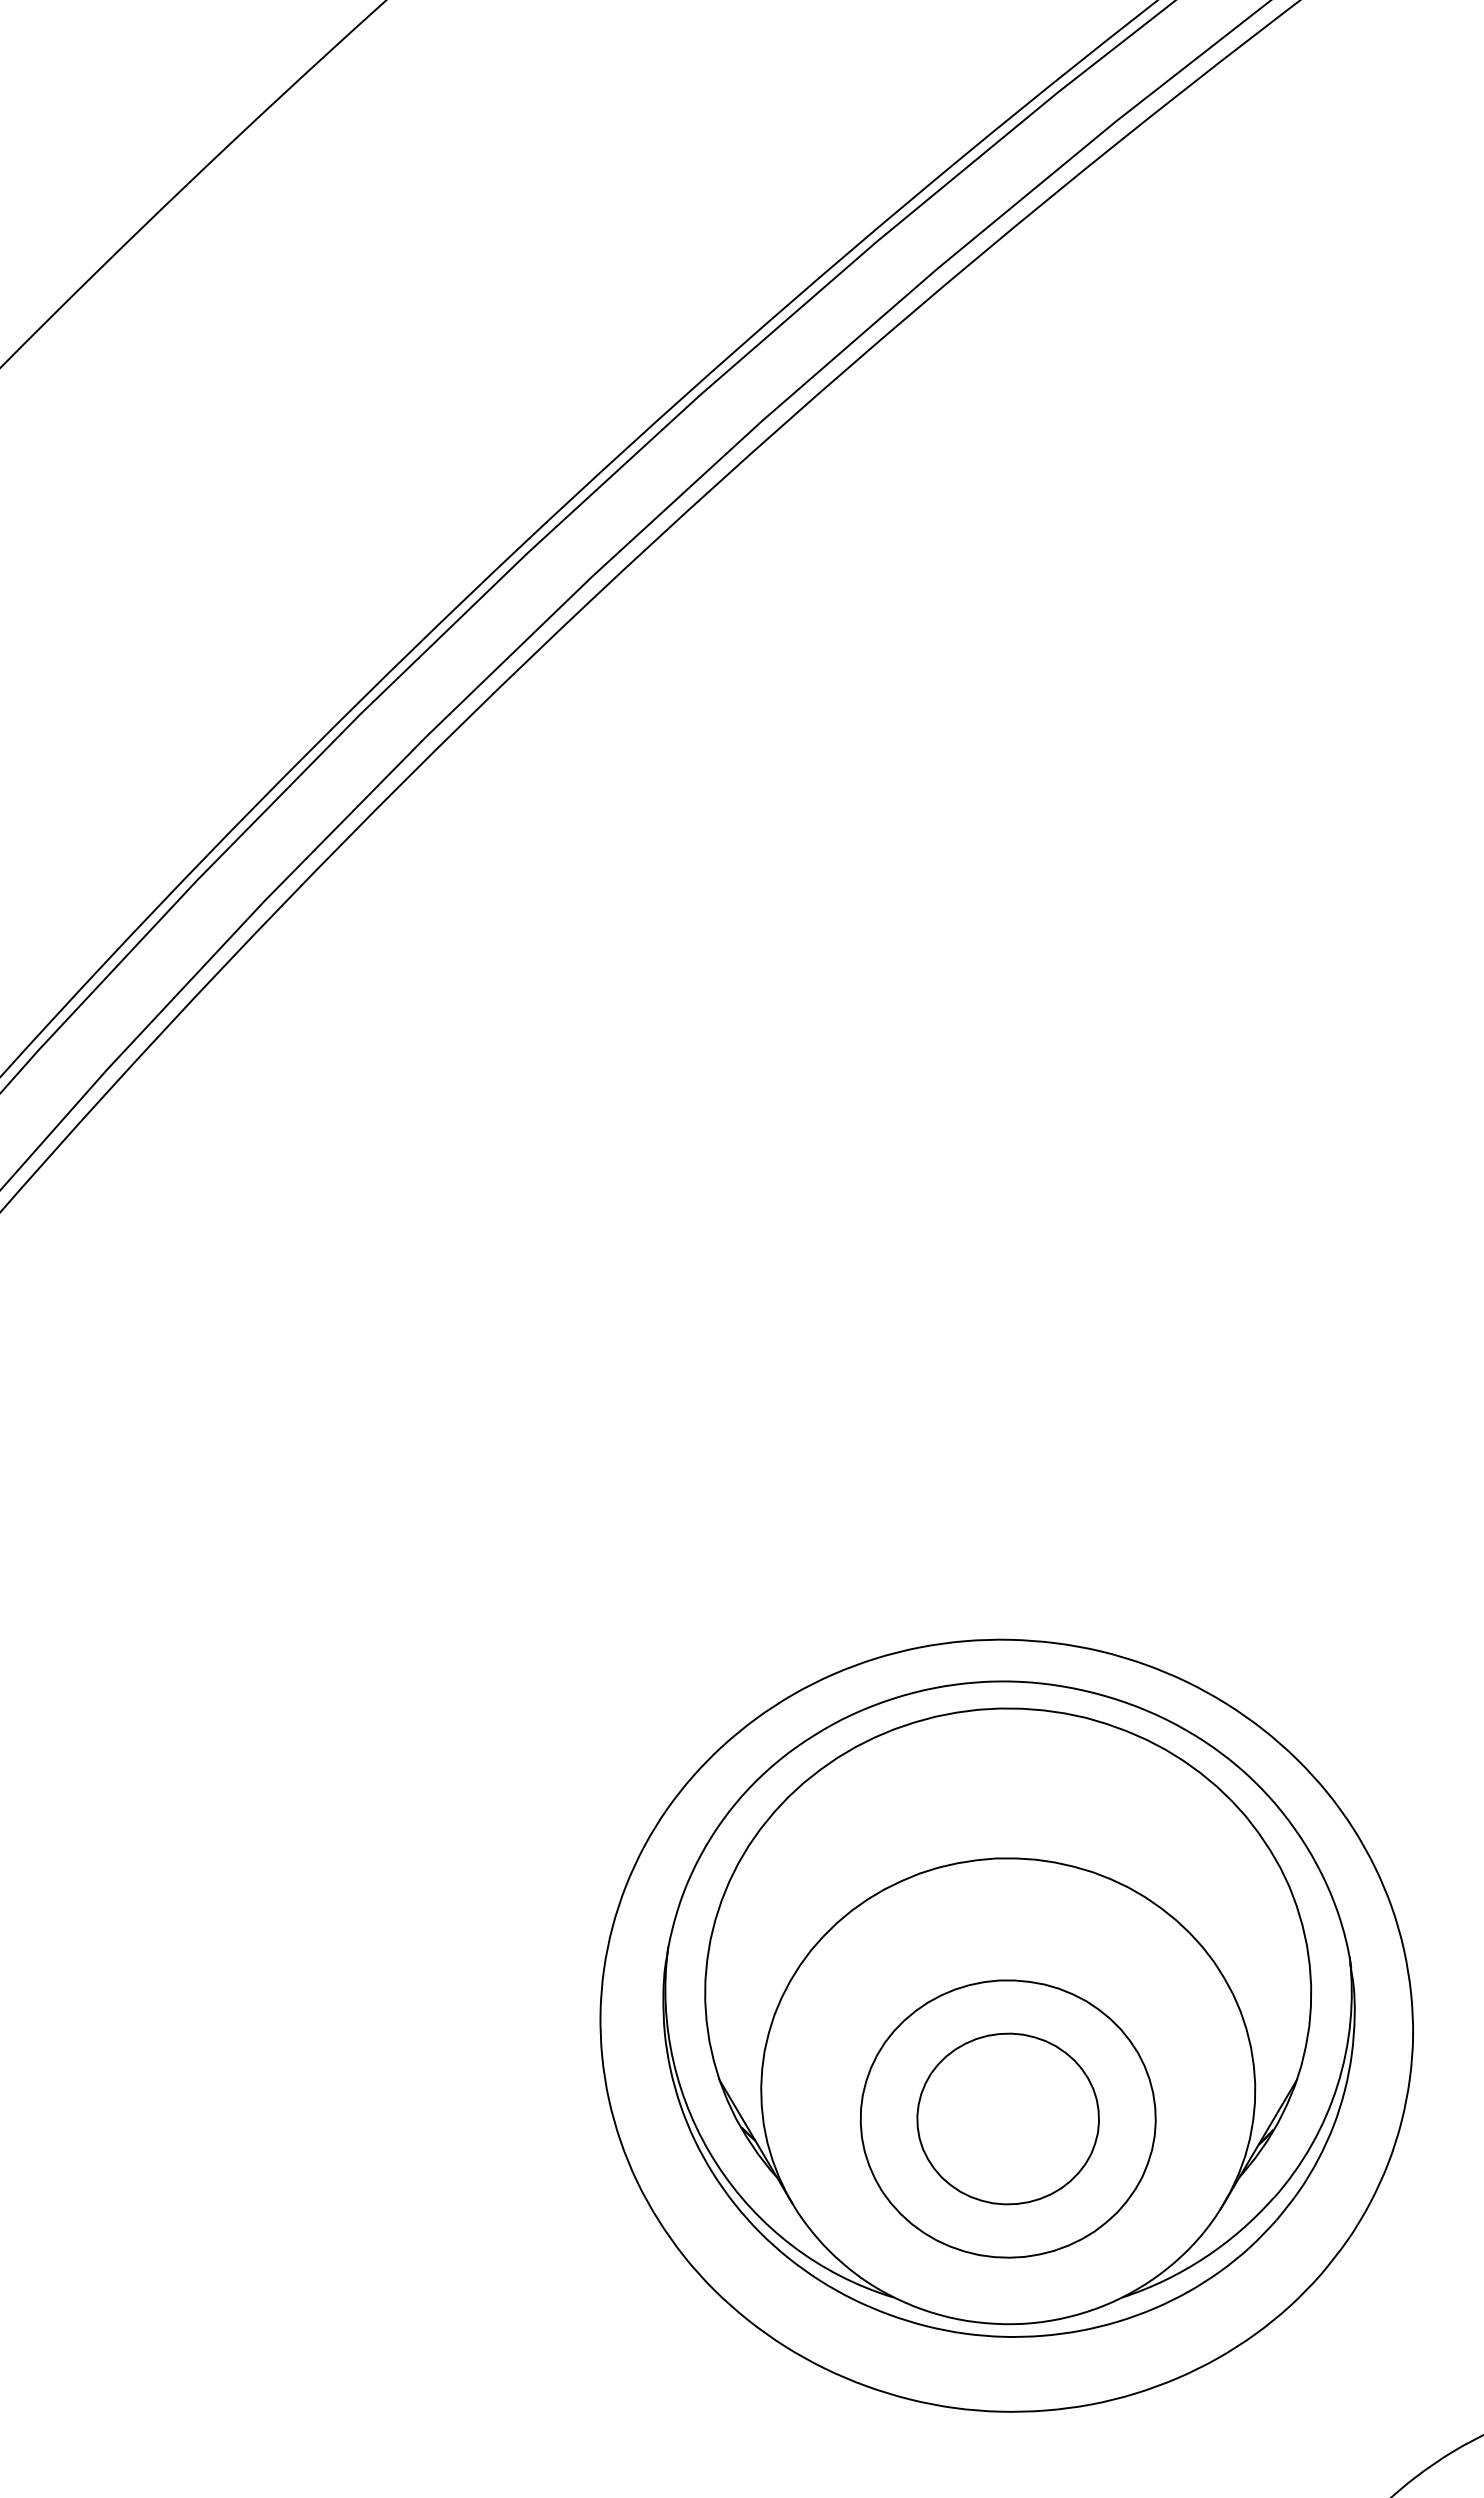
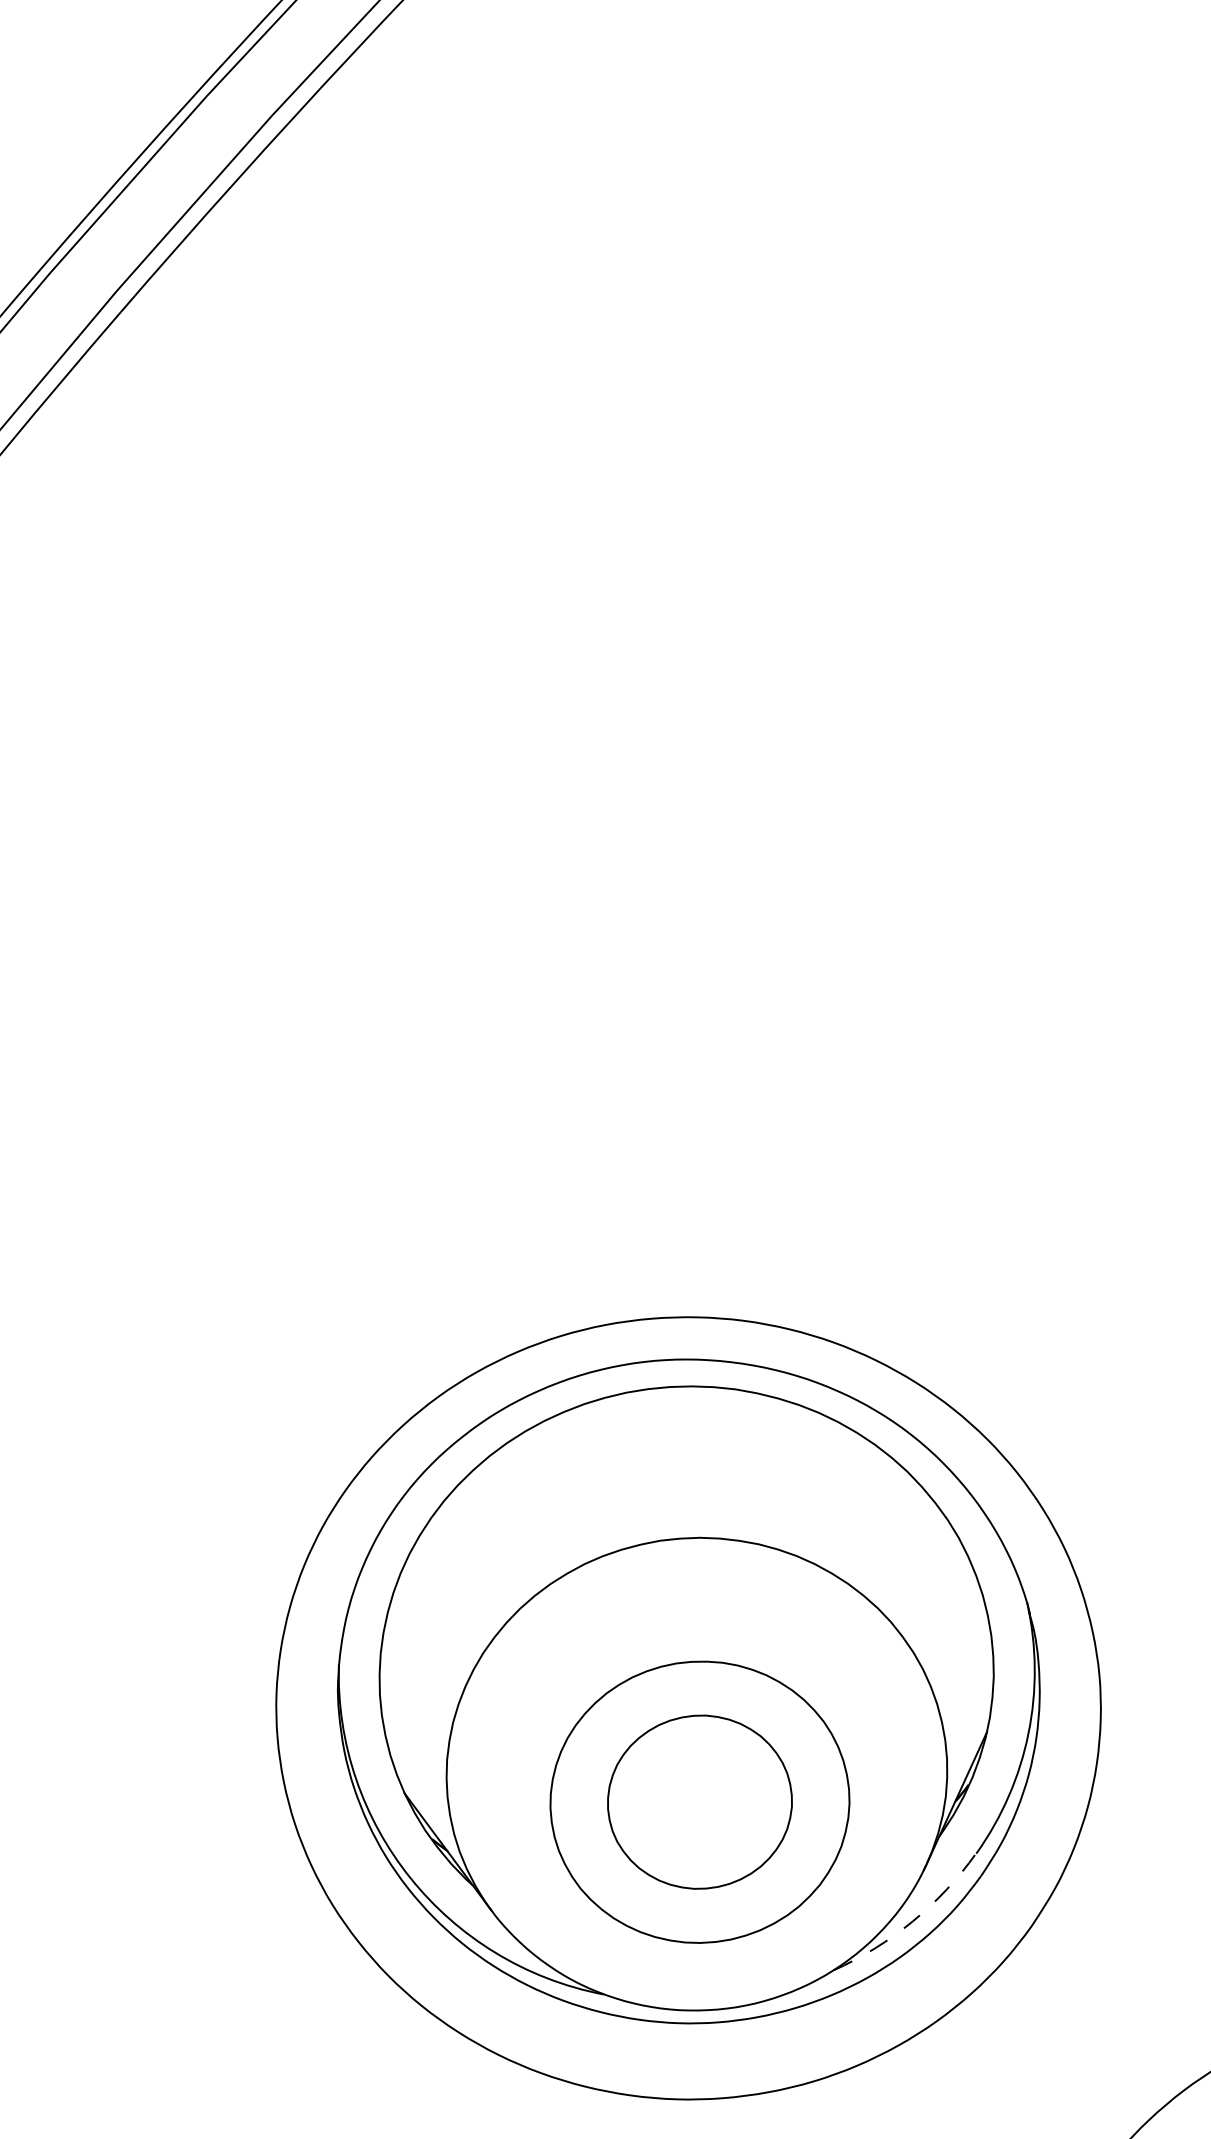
arc: (1204, 2257) -> (912, 1921), solid -> dashed

